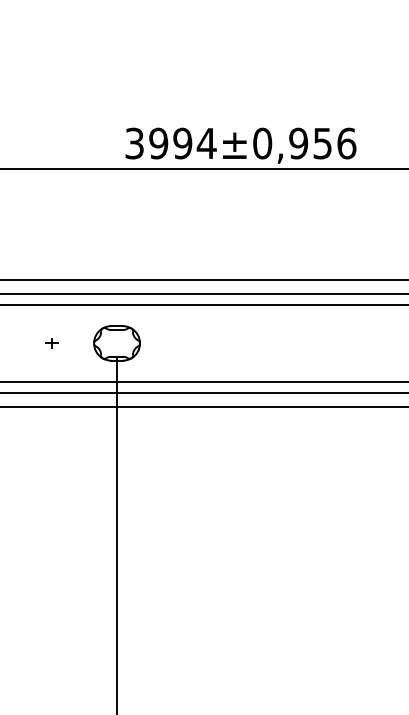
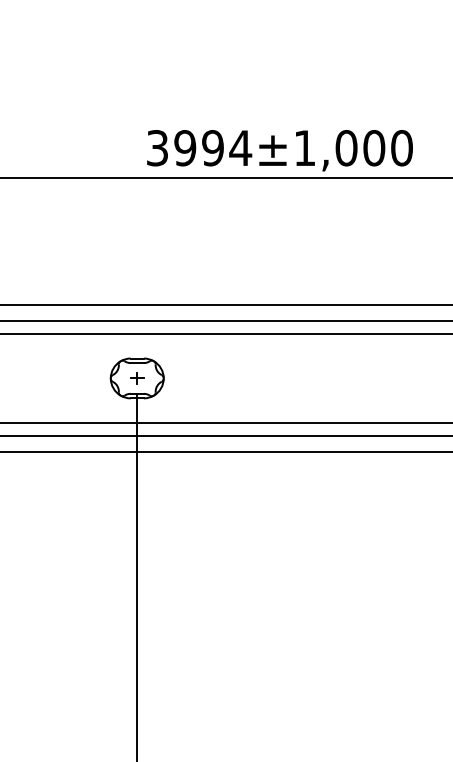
text: (304, 143) -> (353, 148), 3994±0,956 -> 3994±1,000
part: (51, 343) -> (136, 378), moved

